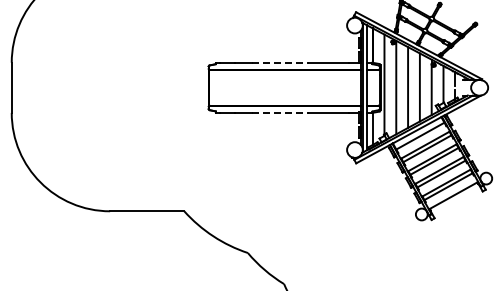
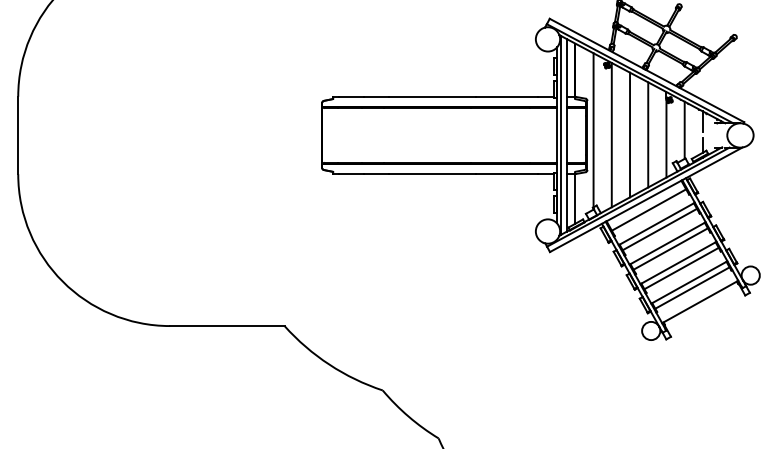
line: (280, 62) -> (433, 96), dashed -> solid
line: (280, 112) -> (433, 173), dashed -> solid

